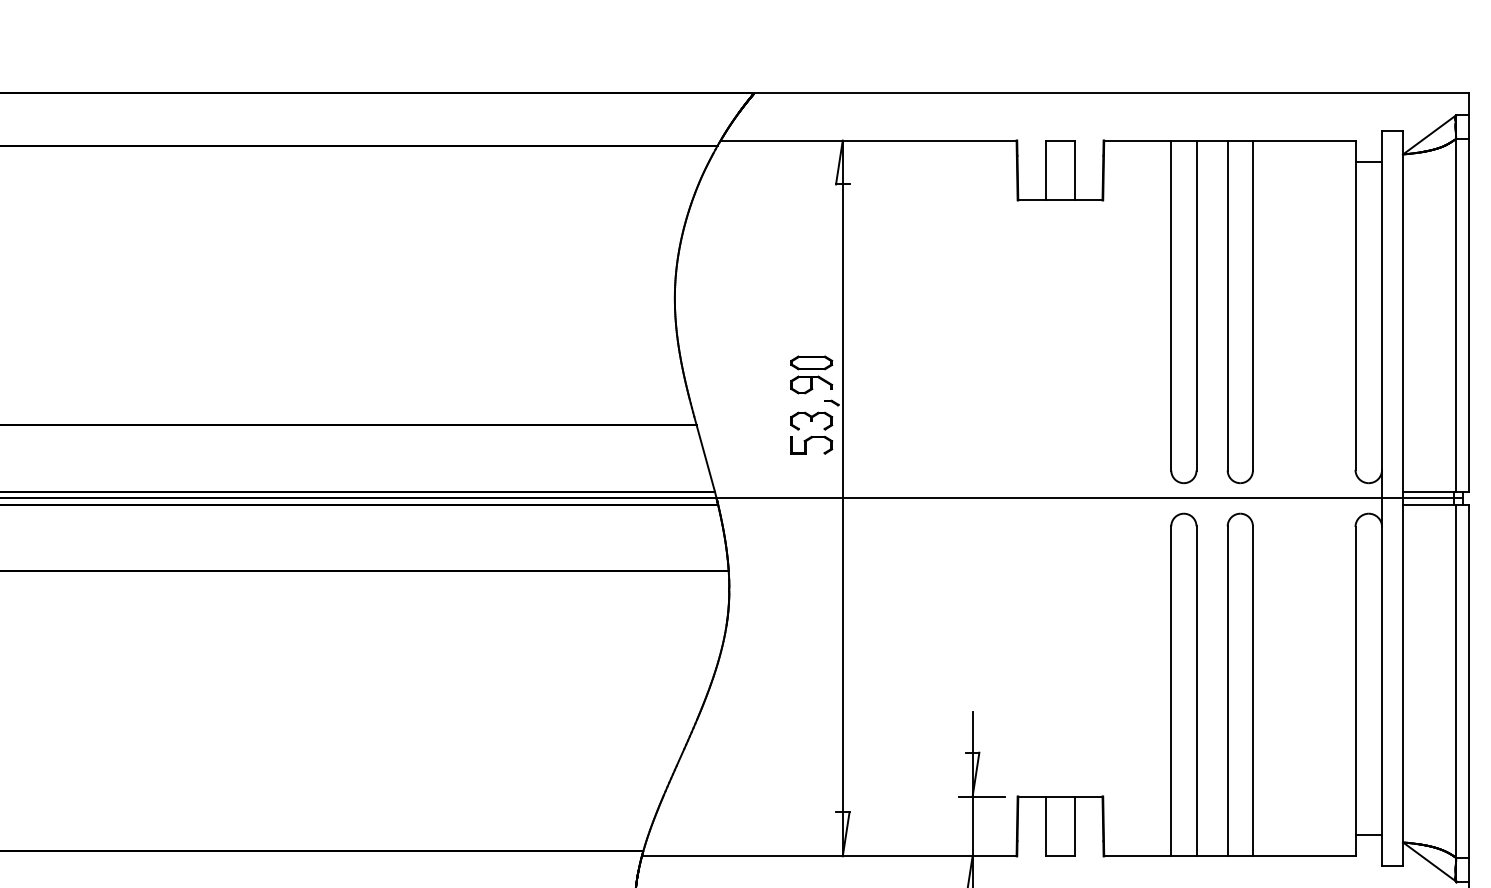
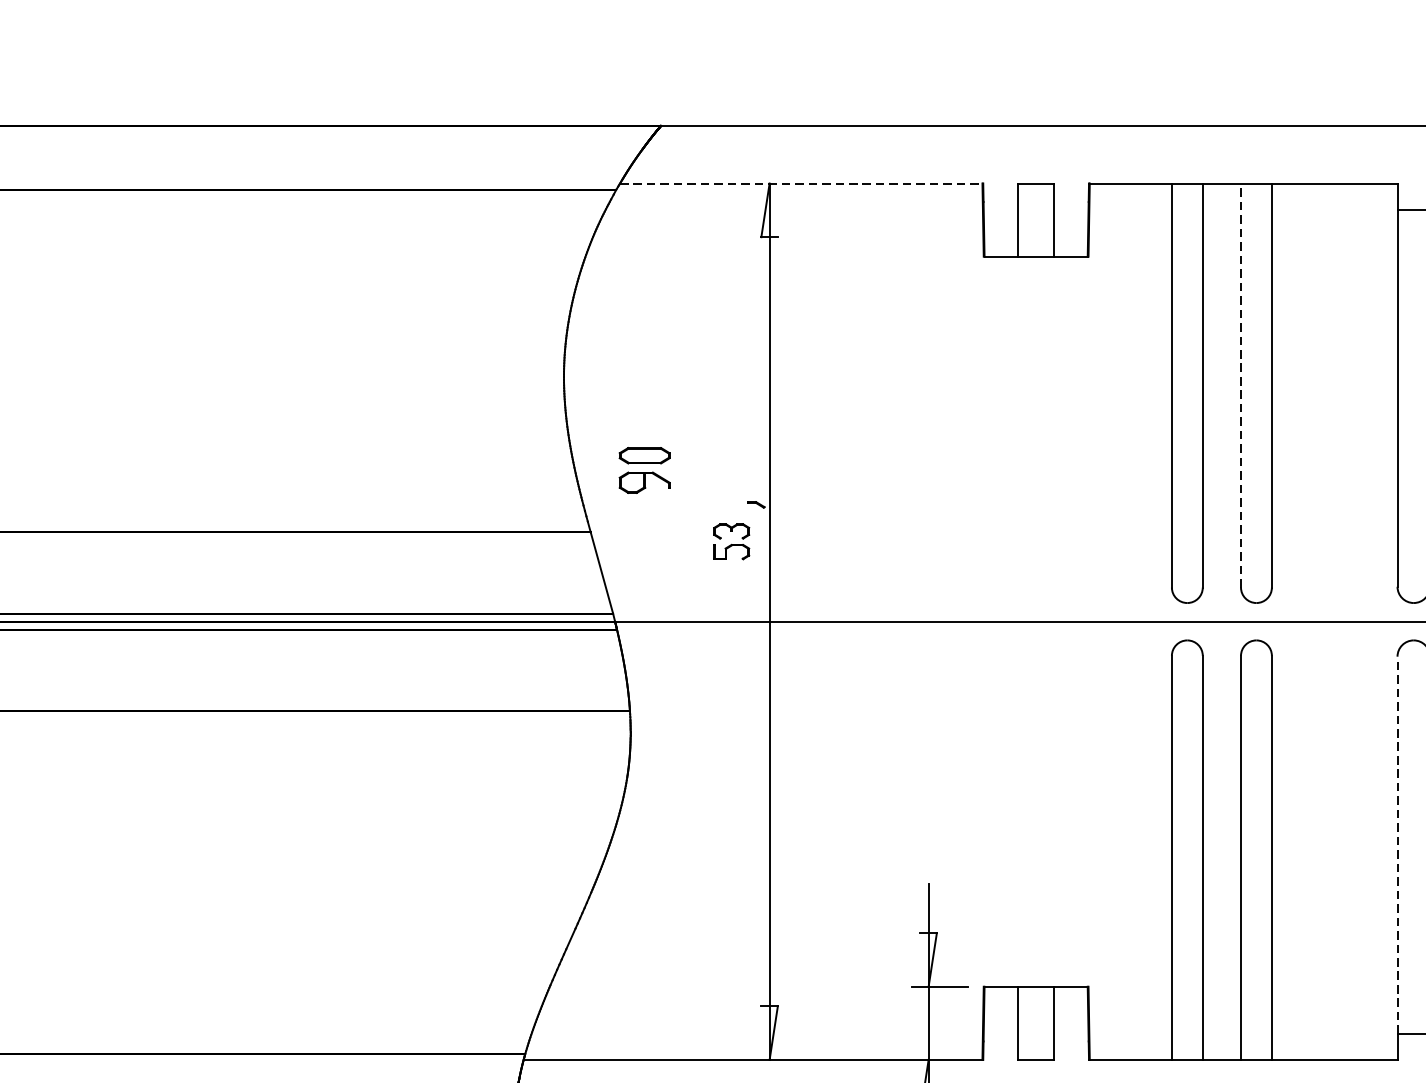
line: (869, 140) -> (802, 183), solid -> dashed
line: (1227, 305) -> (1240, 385), solid -> dashed
part: (811, 374) -> (644, 469), moved
part: (811, 432) -> (731, 540), size x0.7
line: (1355, 680) -> (1397, 844), solid -> dashed

